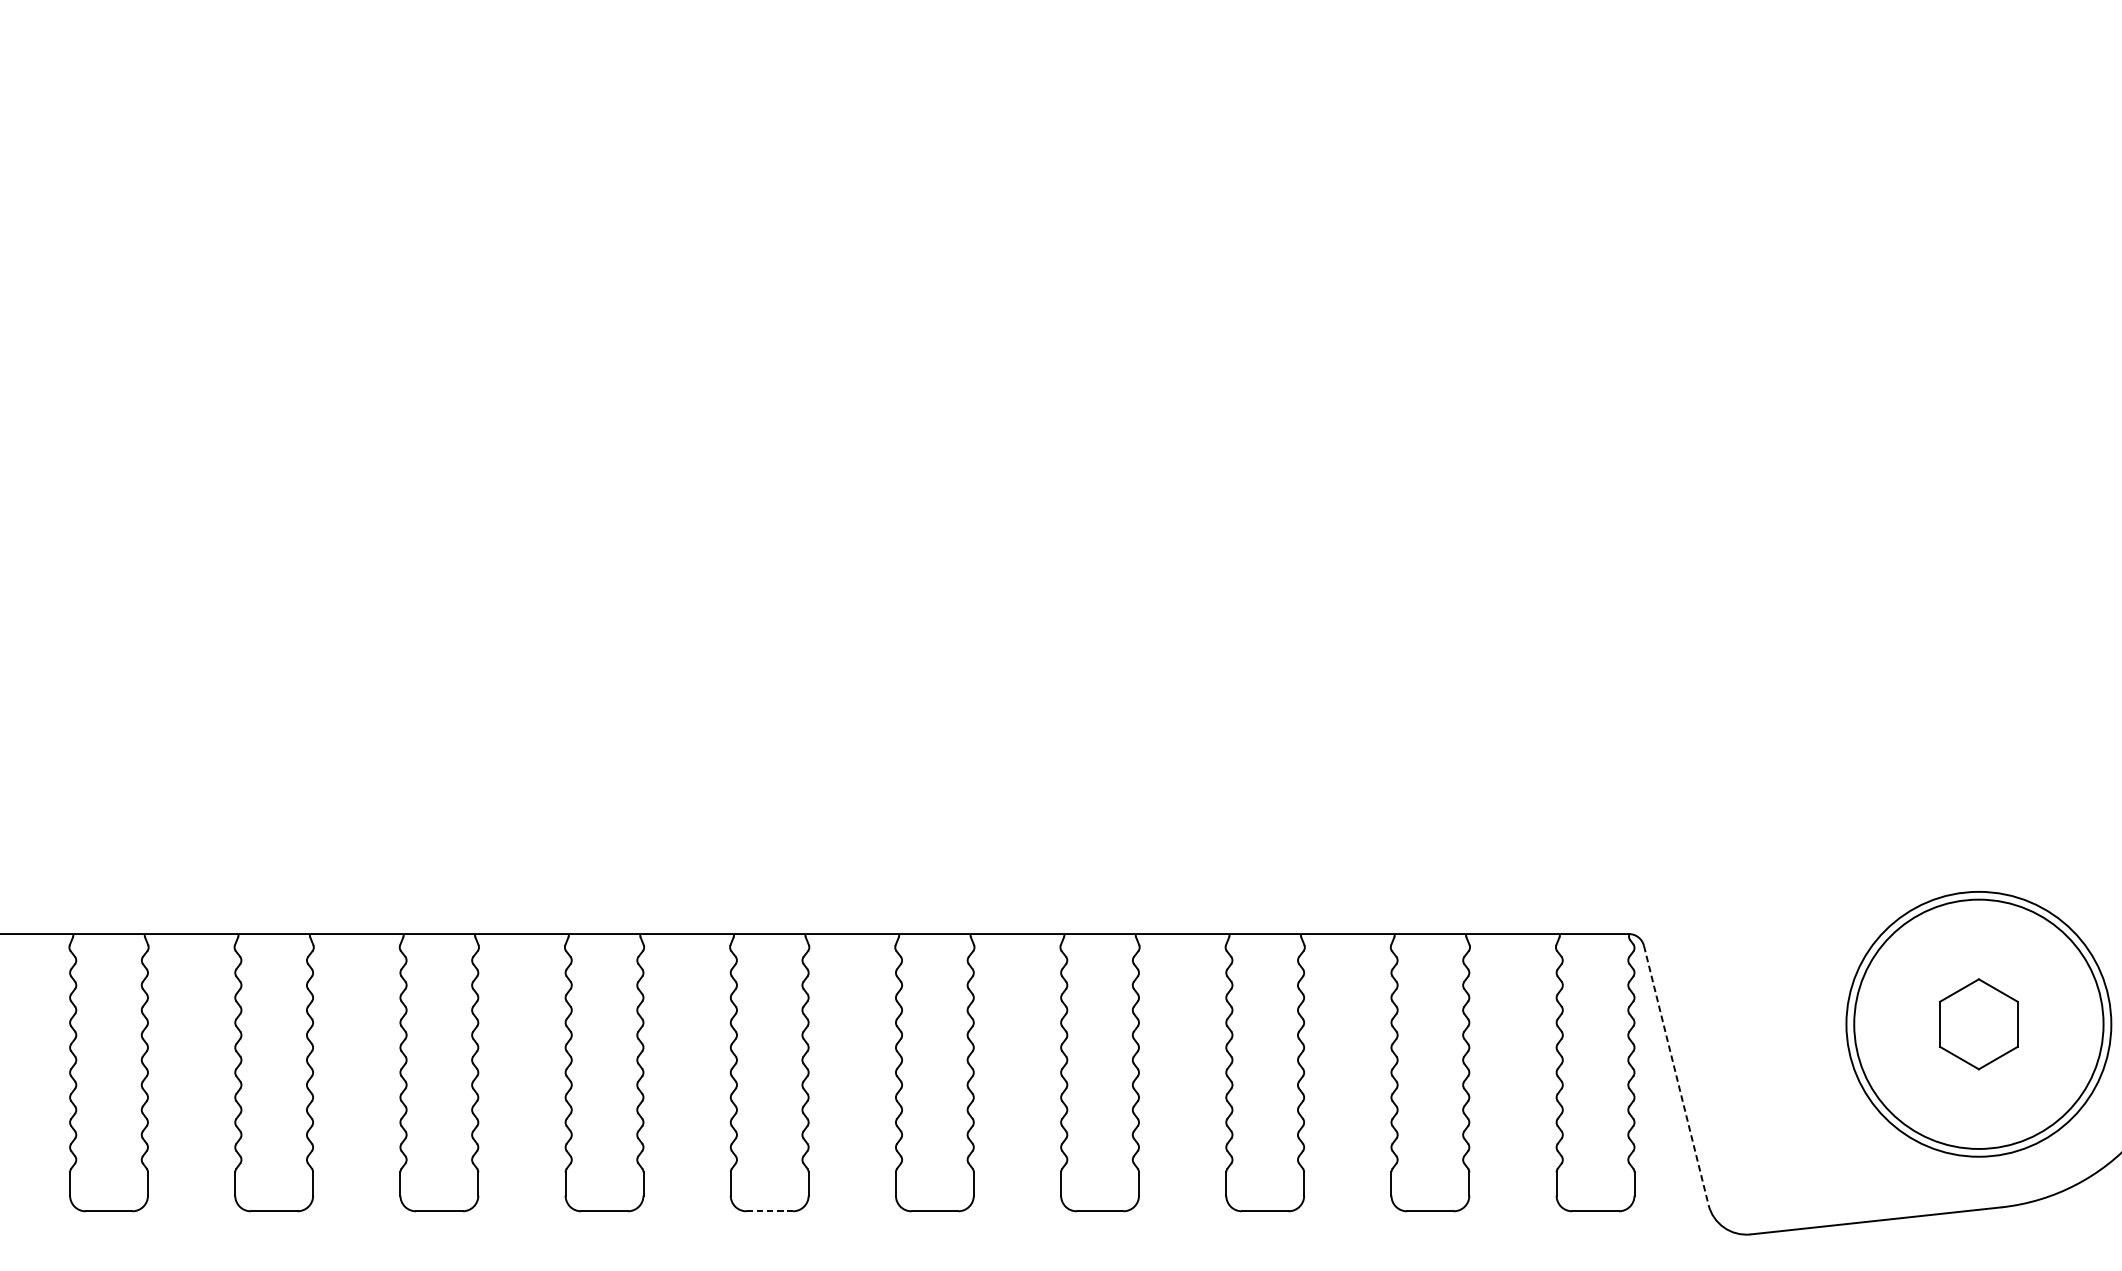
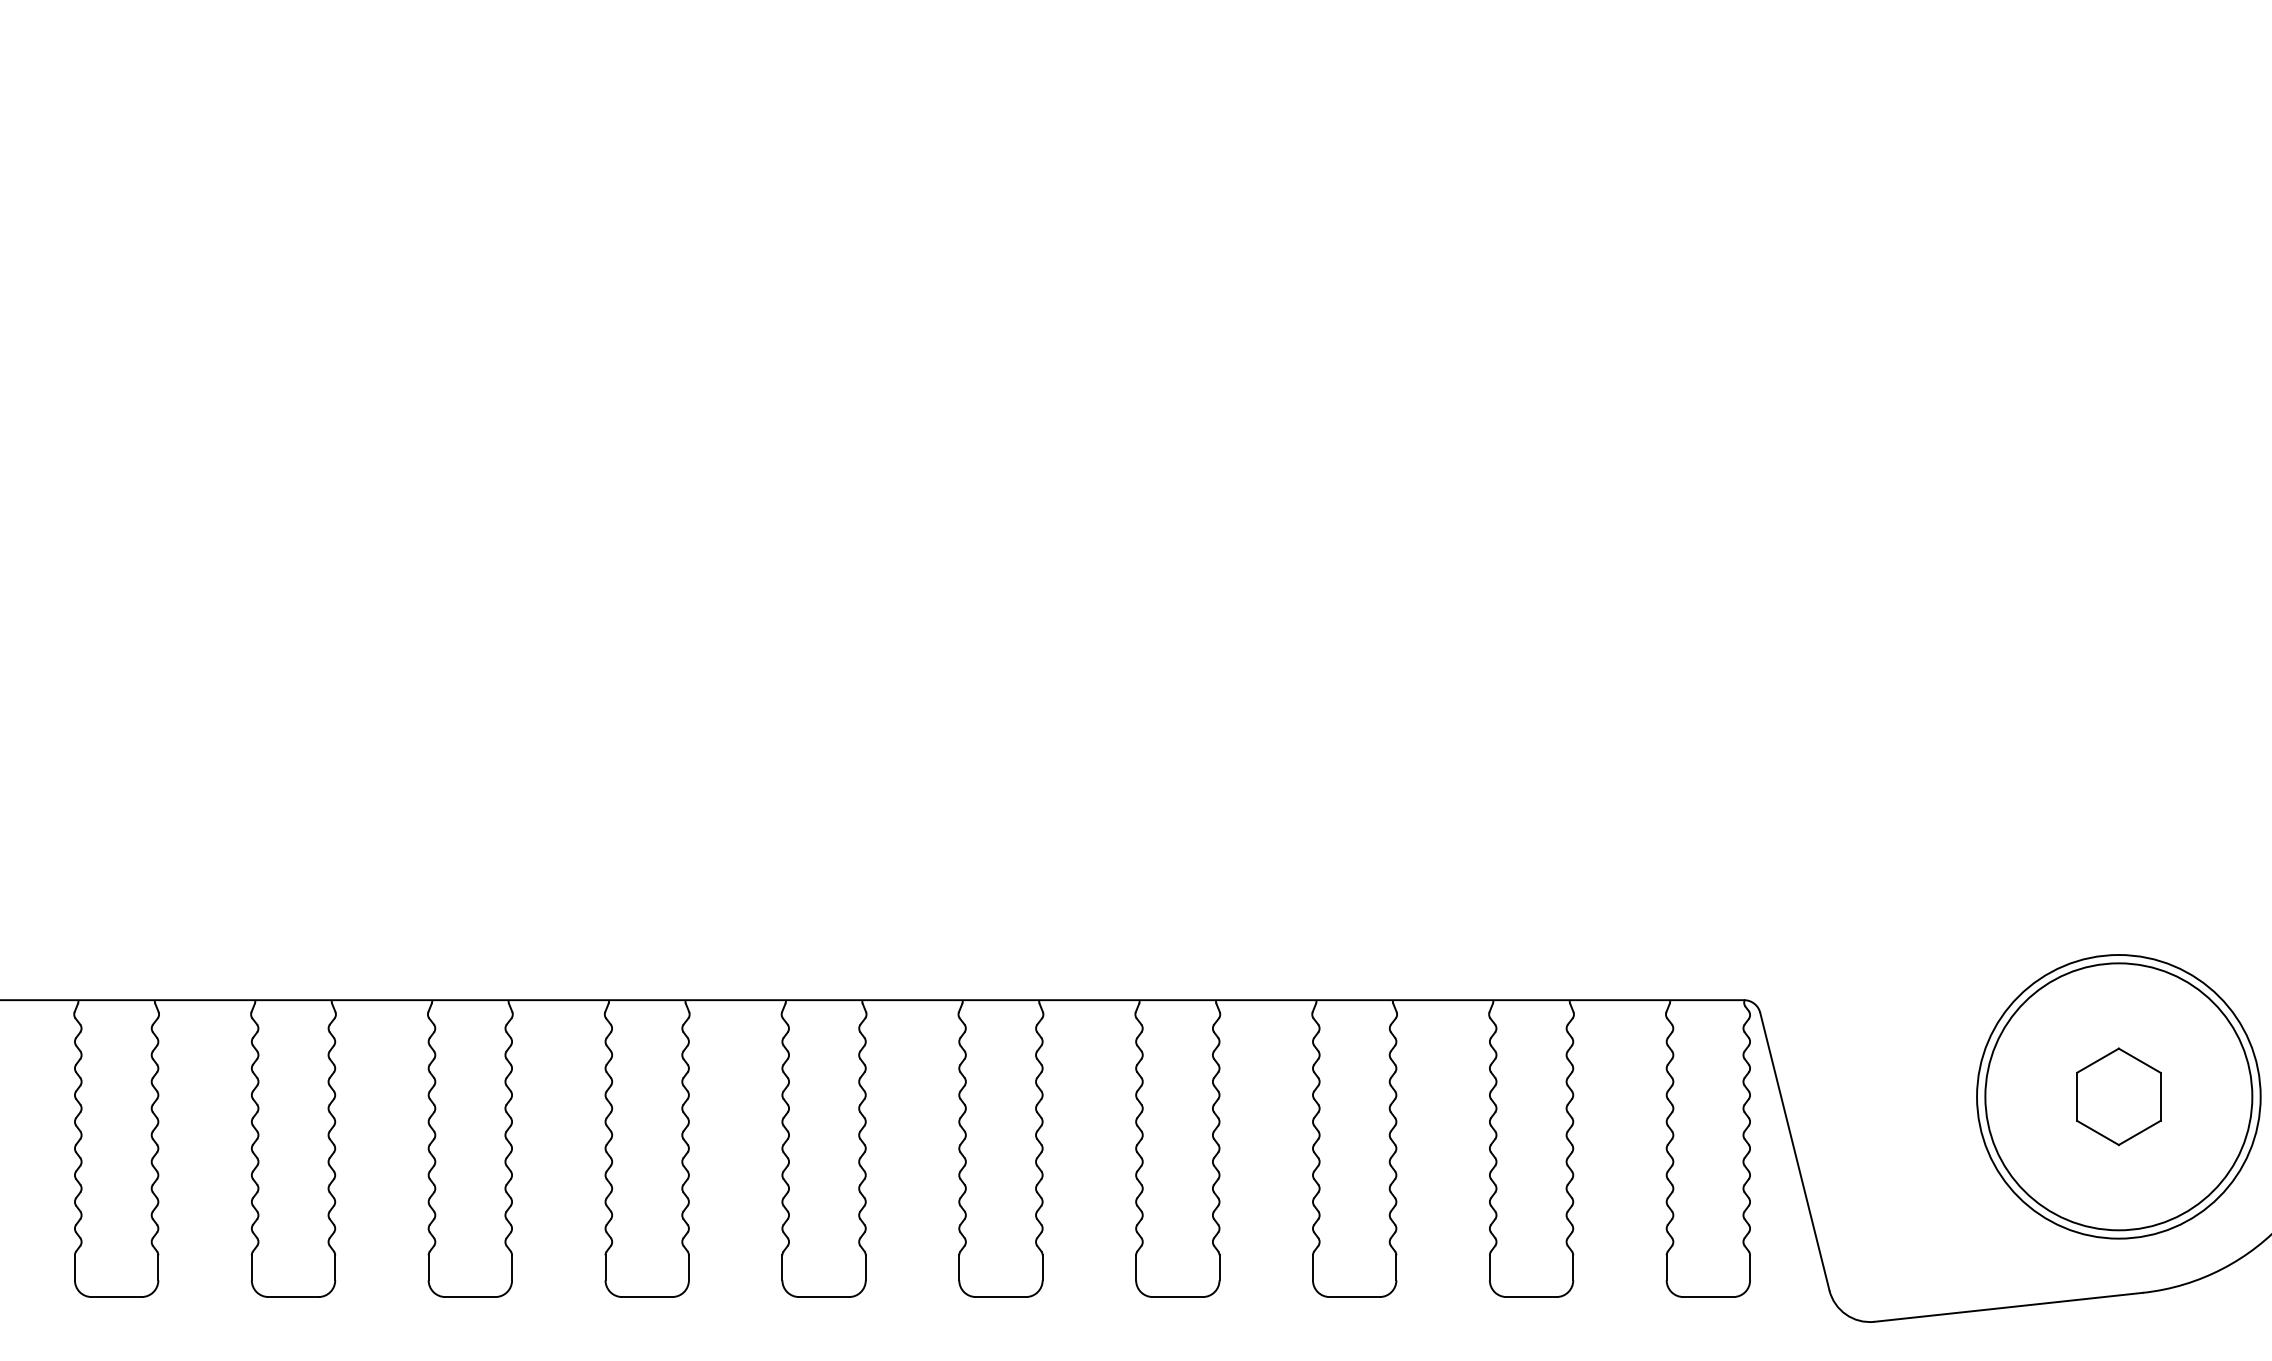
line: (1675, 1076) -> (1794, 1152), dashed -> solid
line: (770, 1211) -> (824, 1297), dashed -> solid

